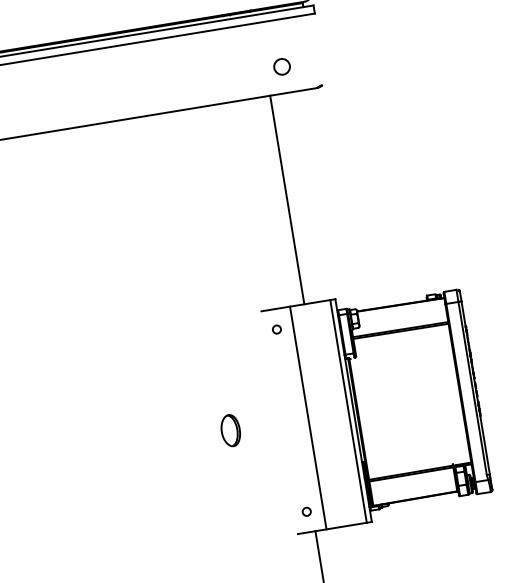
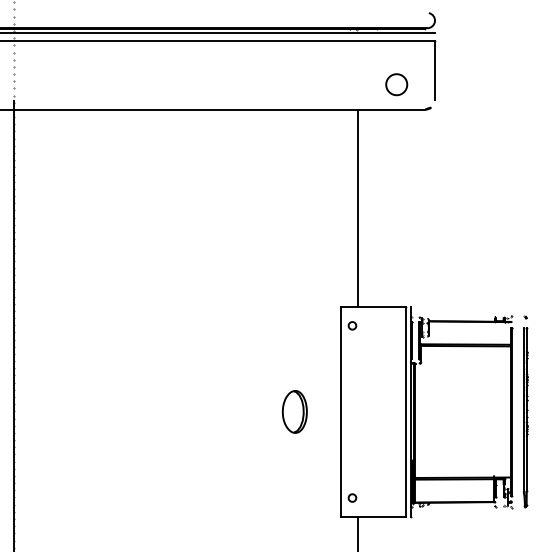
line: (320, 45) -> (435, 70), added
circle: (281, 66) -> (396, 84), size x1.43
line: (287, 199) -> (357, 207), moved
line: (307, 417) -> (340, 411), moved
part: (230, 430) -> (294, 411), size x1.43

